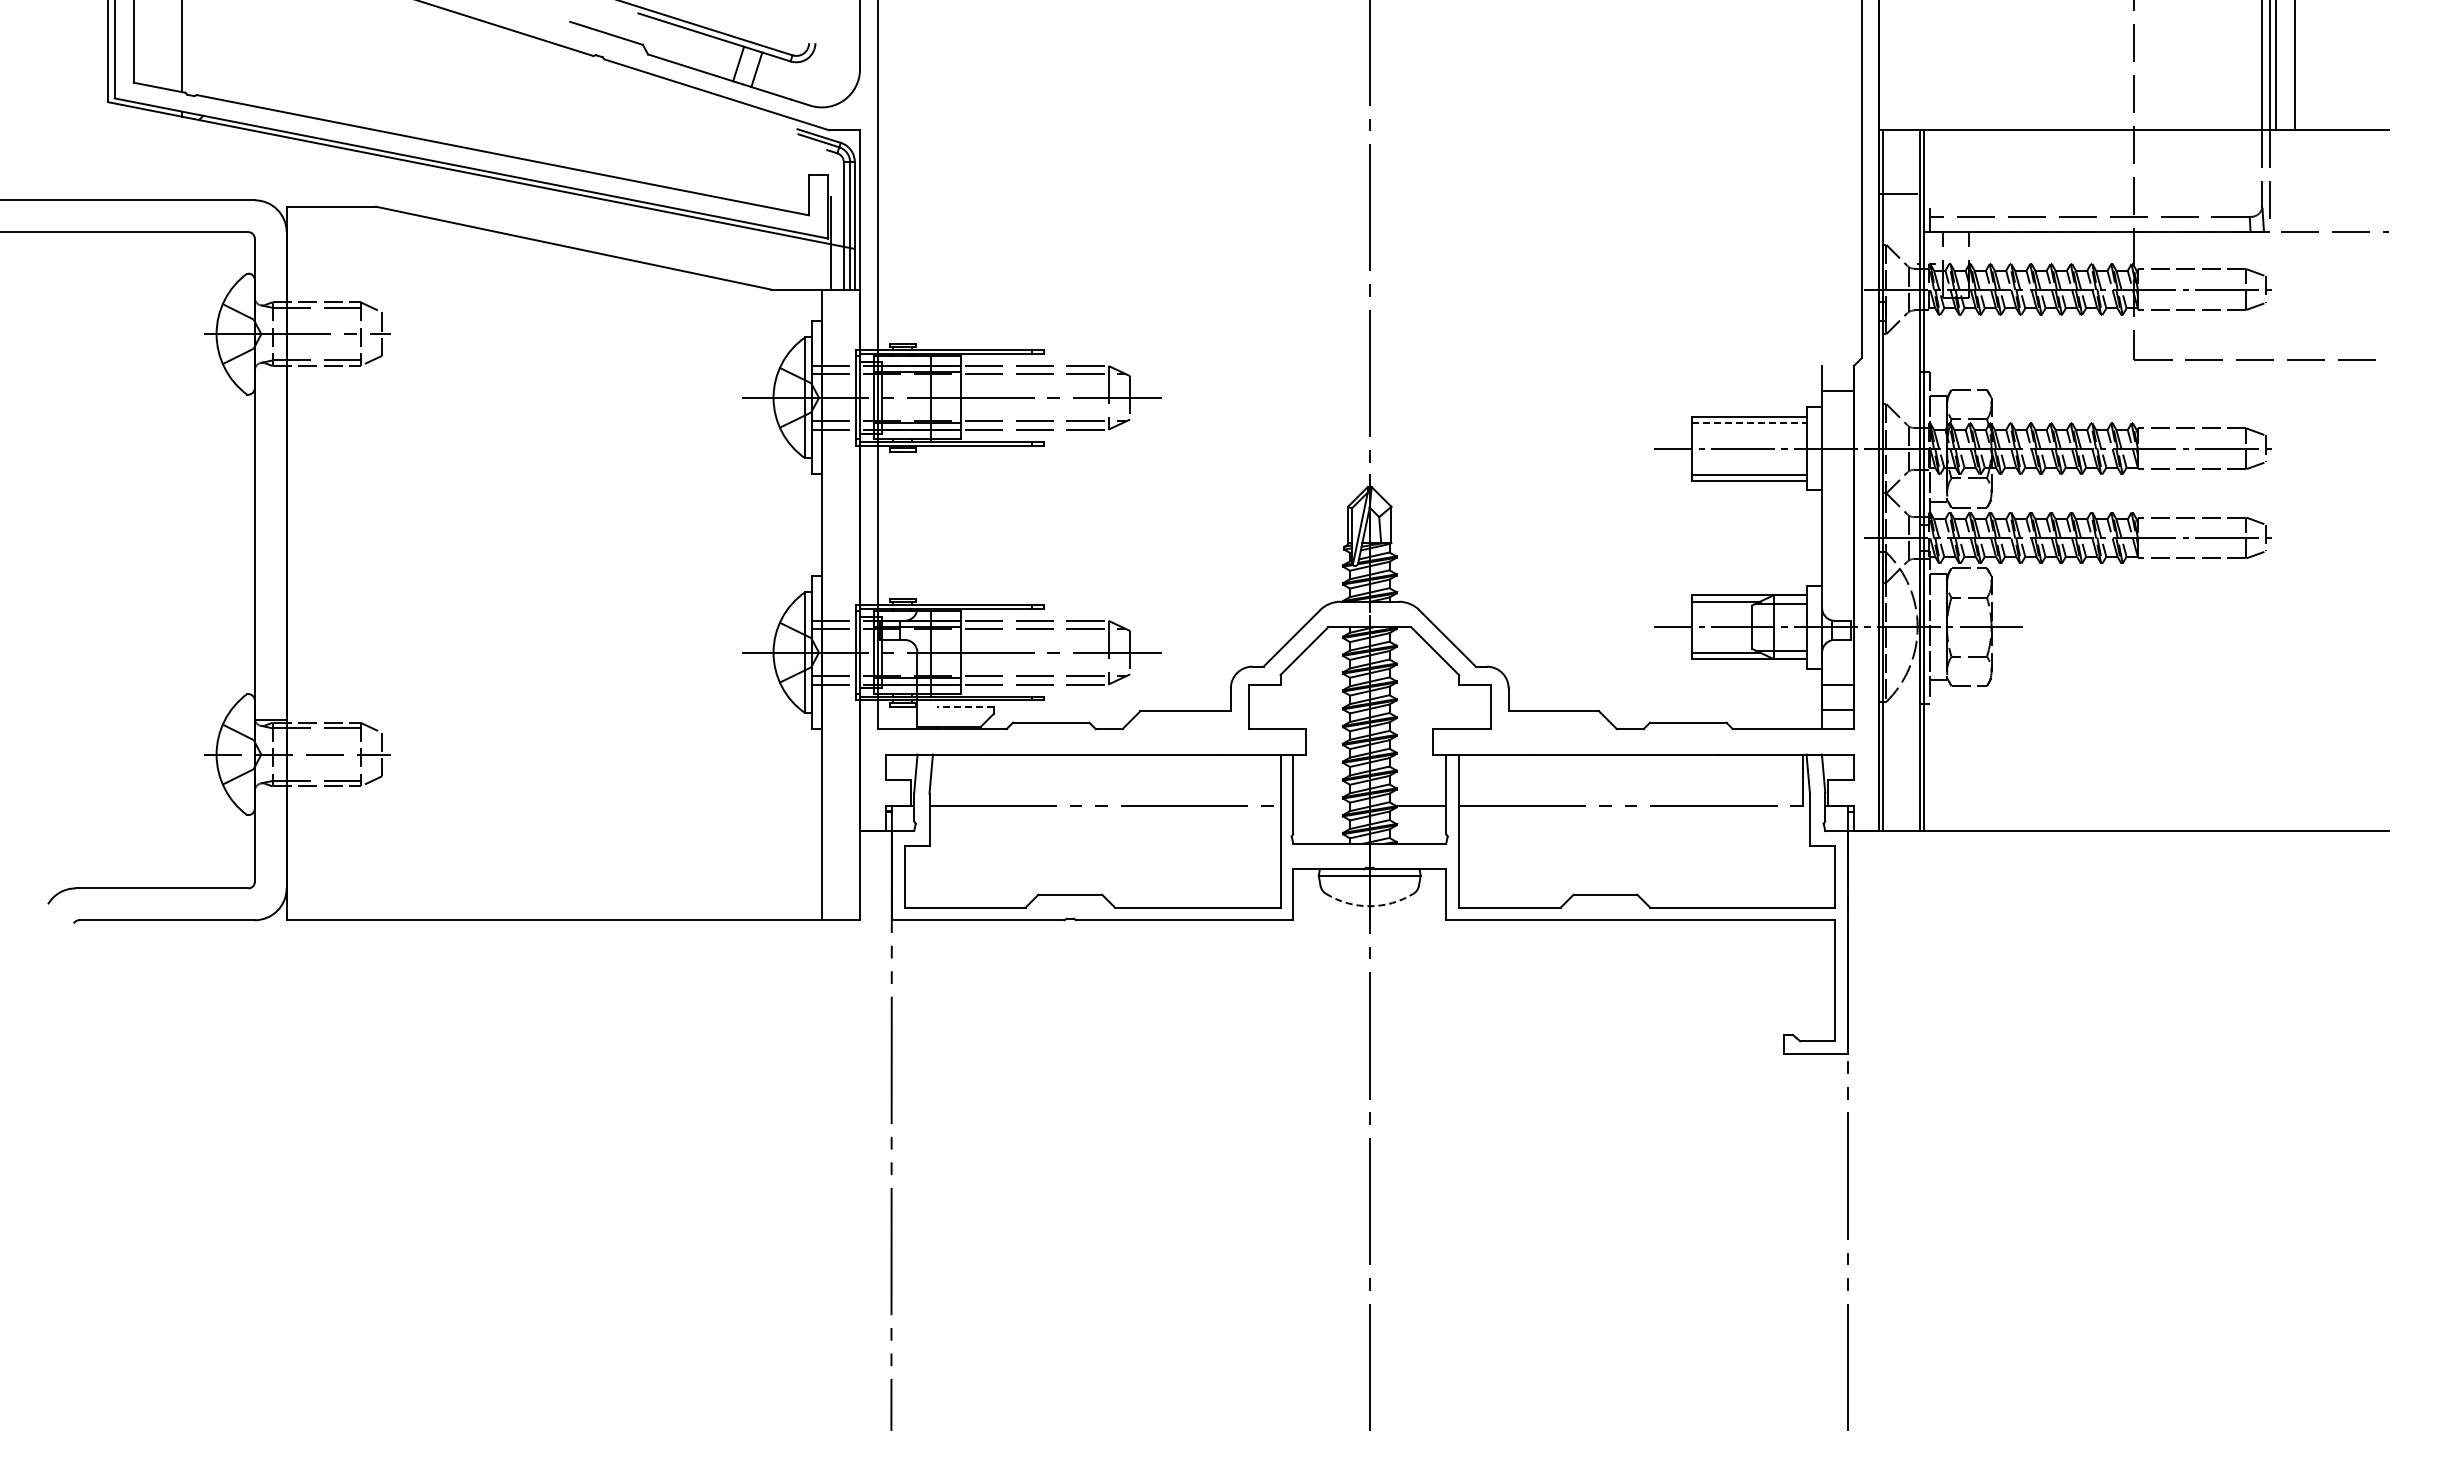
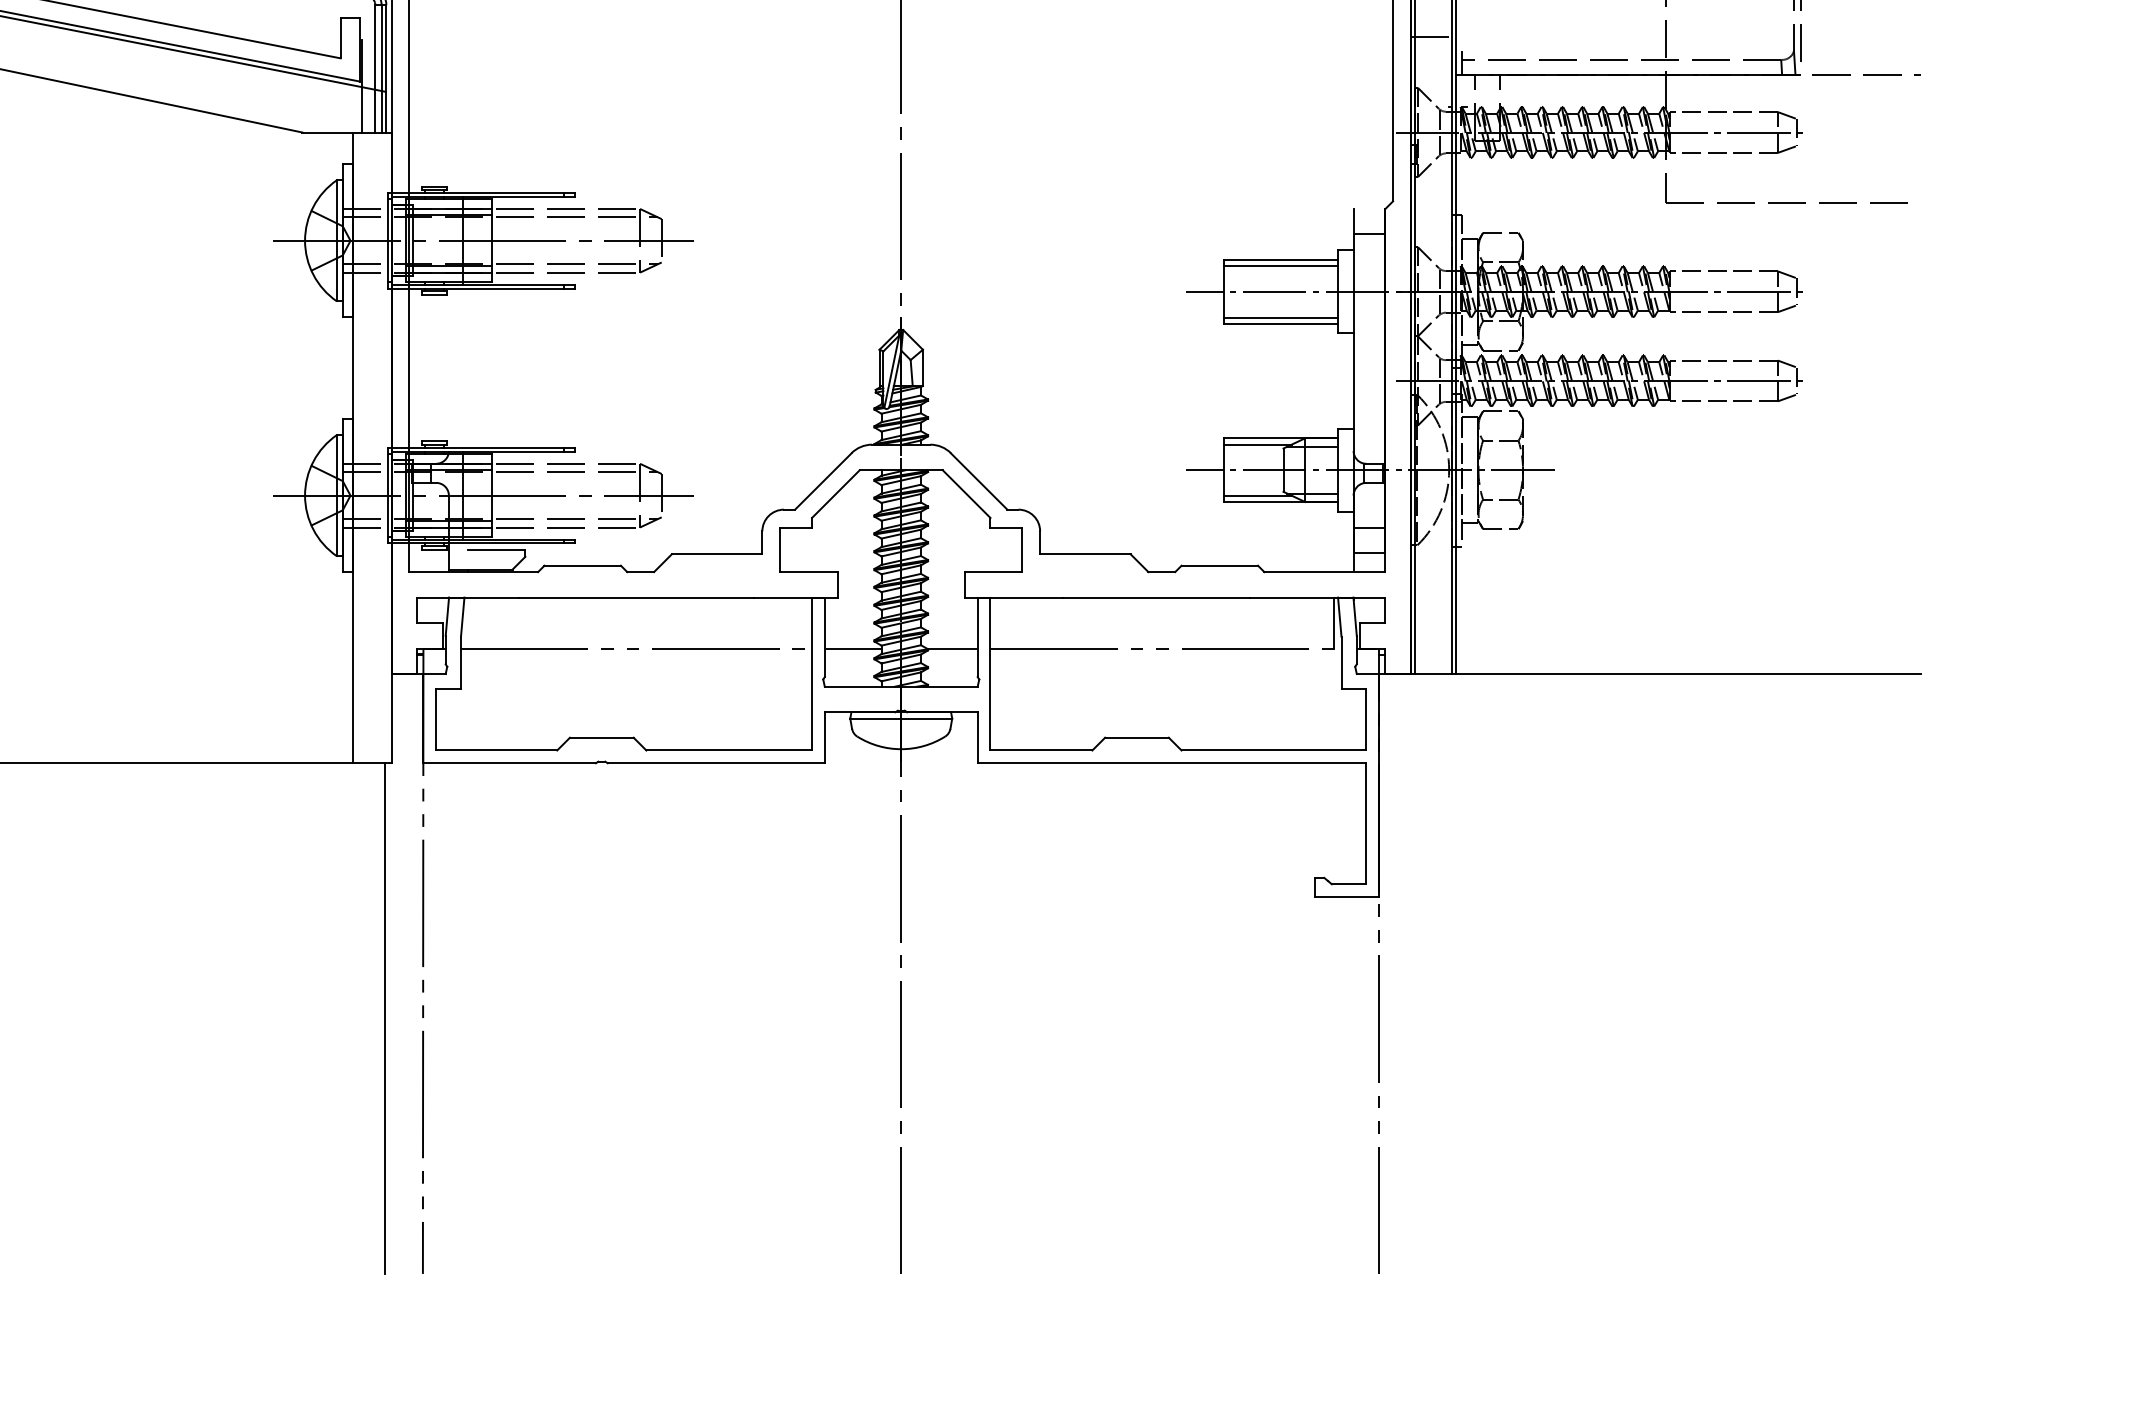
line: (1749, 423) -> (1281, 266), dashed -> solid
line: (965, 707) -> (497, 550), dashed -> solid
line: (1321, 805) -> (853, 648), added
arc: (1369, 906) -> (901, 749), dashed -> solid
line: (853, 1175) -> (385, 1018), added

